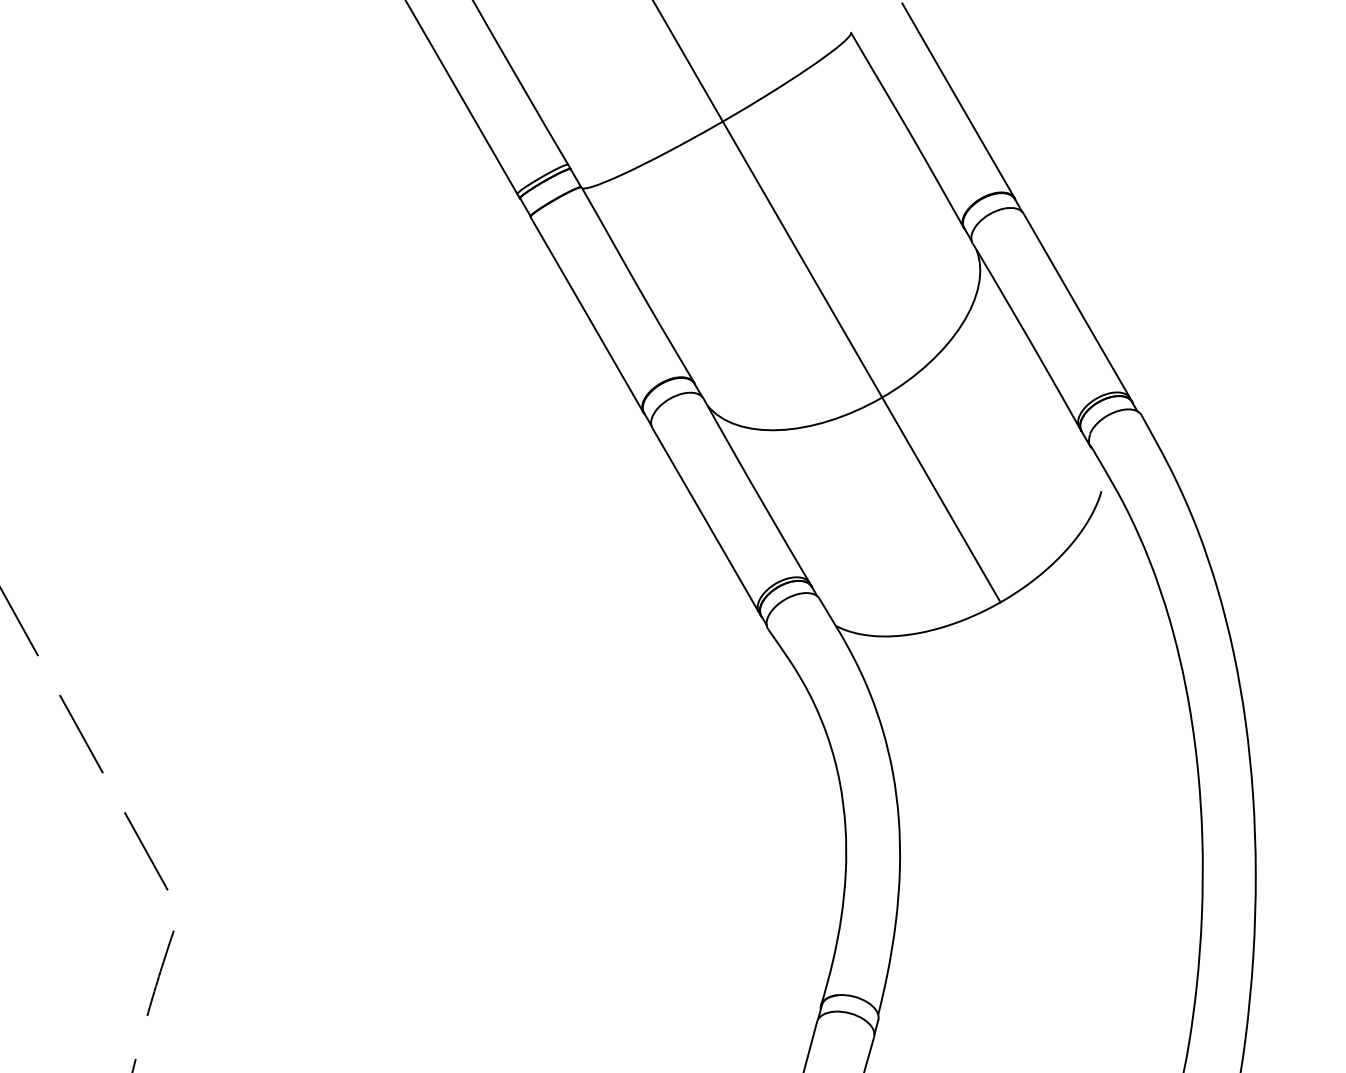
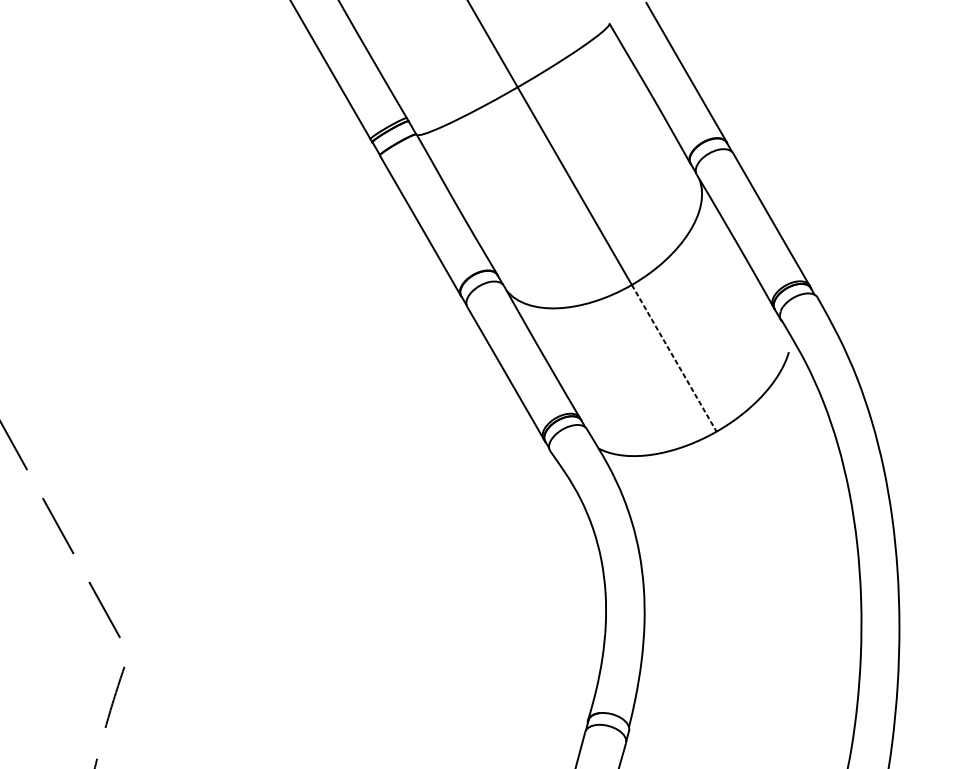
line: (941, 500) -> (674, 358), solid -> dashed

